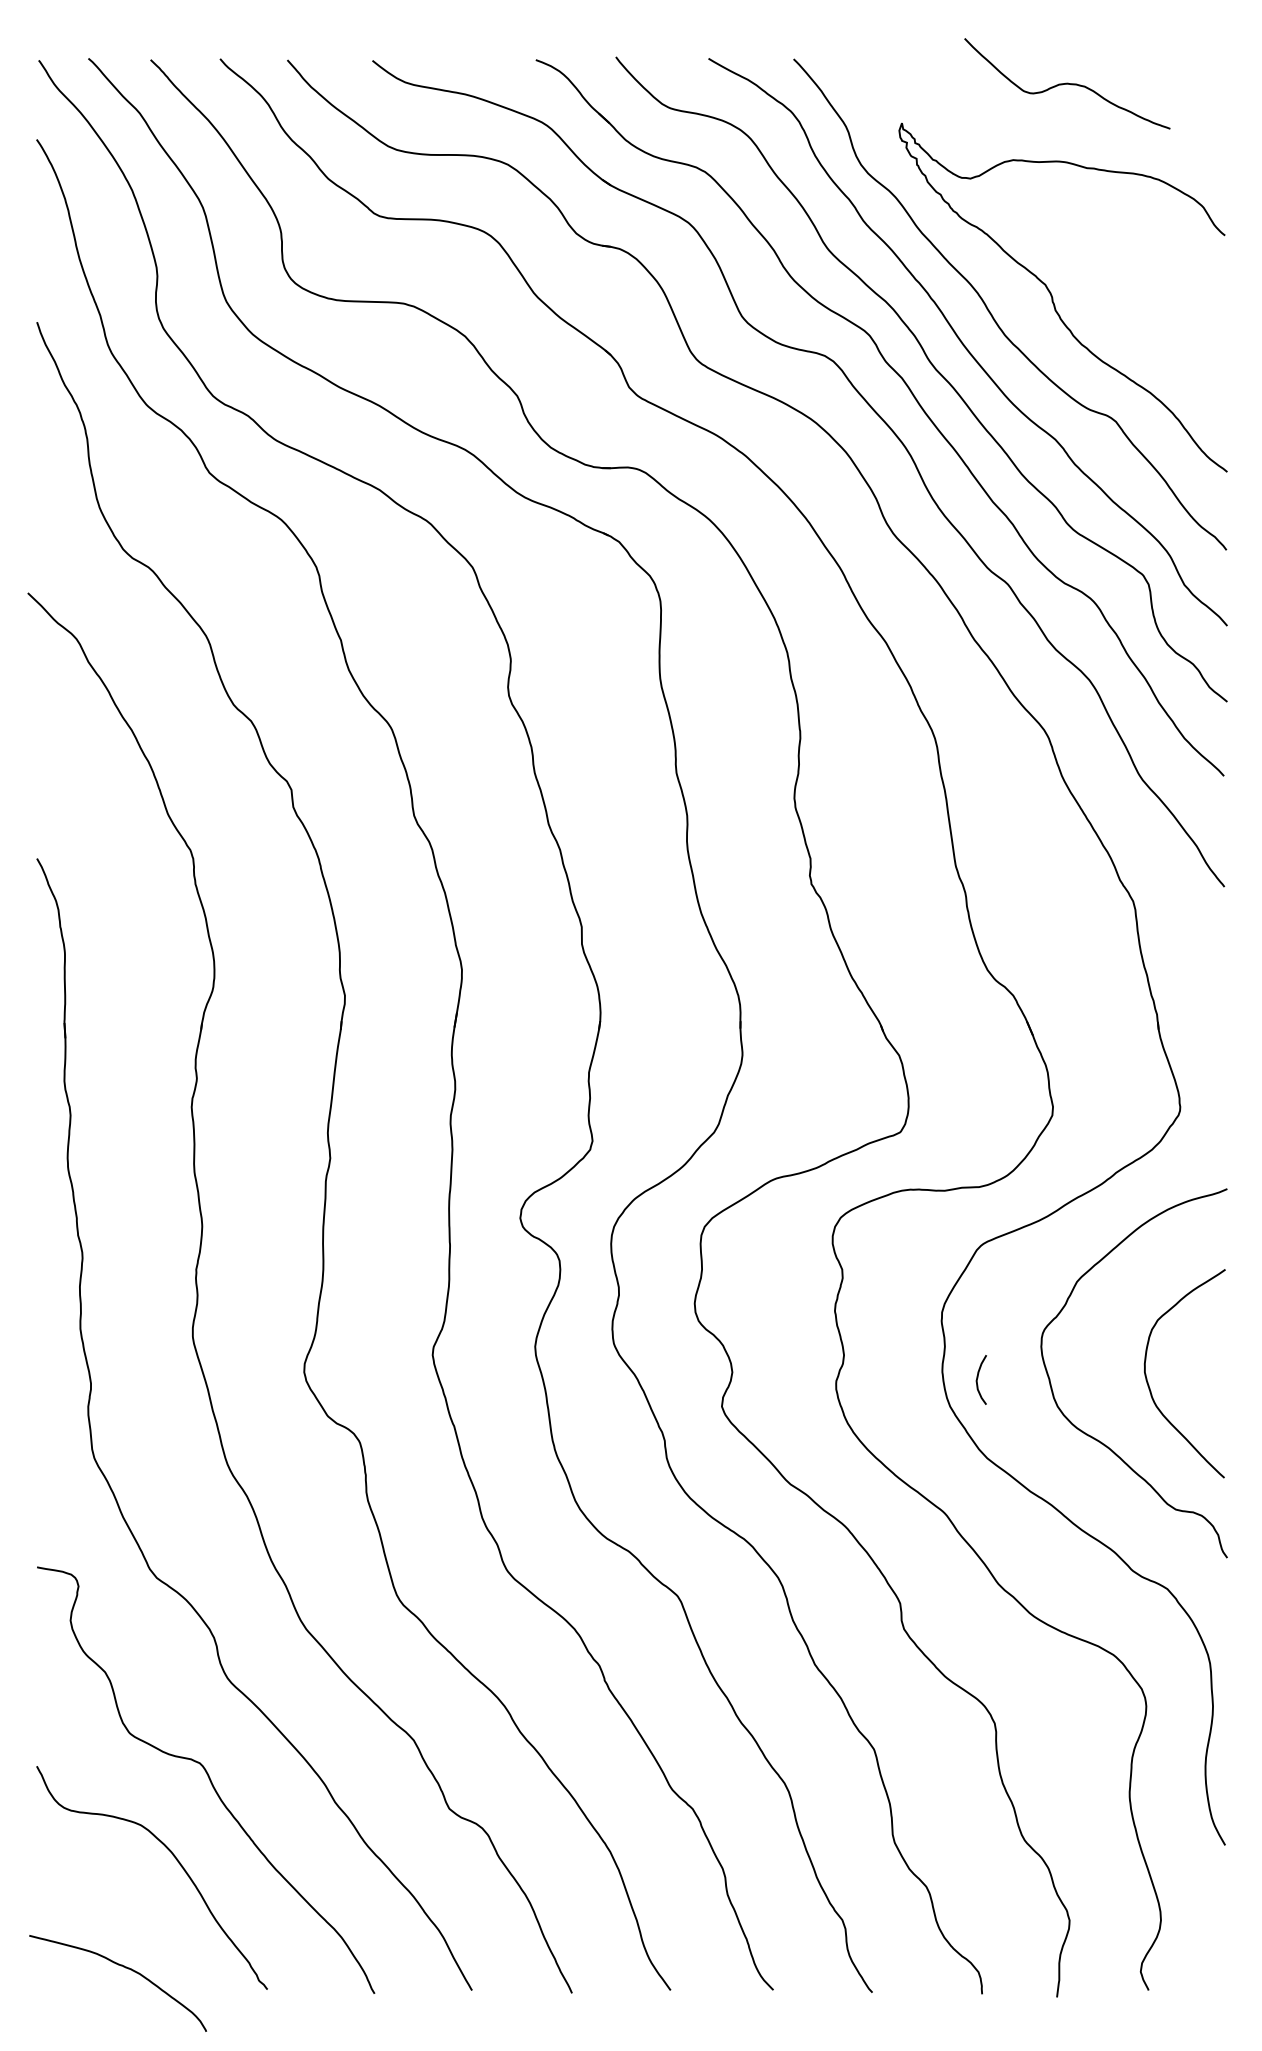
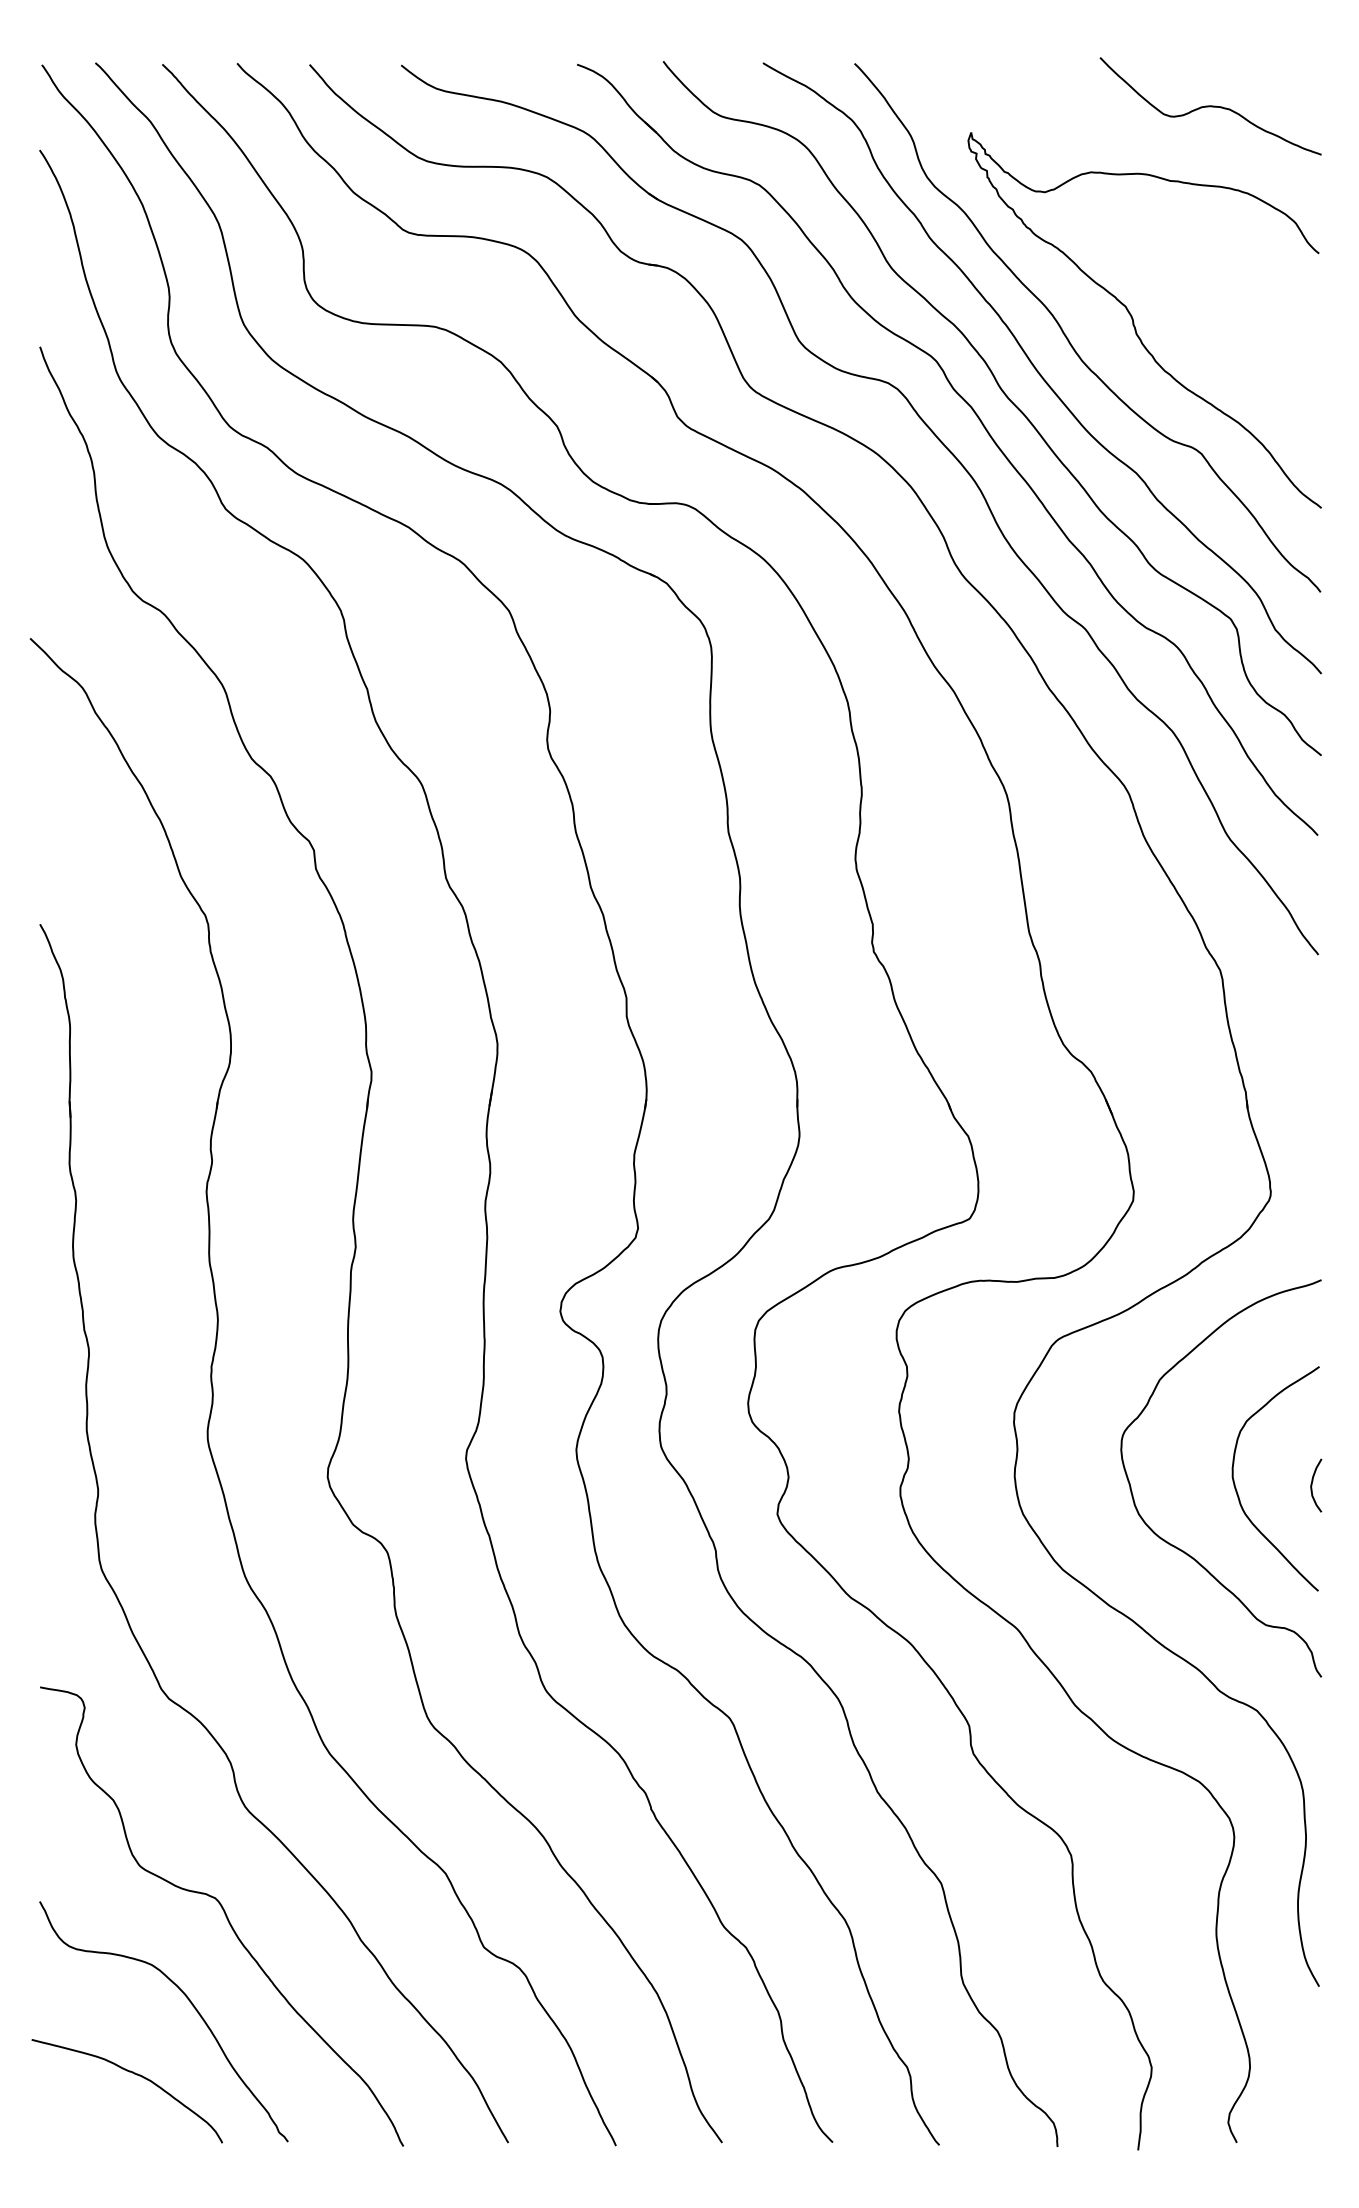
curve: (1067, 83) -> (1210, 105), moved
curve: (978, 1378) -> (1313, 1484), moved
curve: (125, 1968) -> (135, 2075), moved

